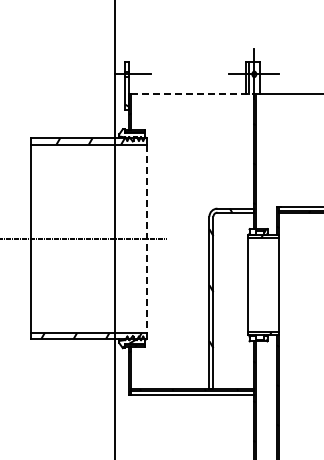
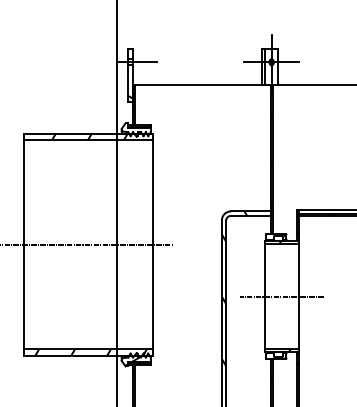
line: (192, 94) -> (202, 84), dashed -> solid
line: (147, 239) -> (153, 245), dashed -> solid
line: (263, 285) -> (281, 296), added

